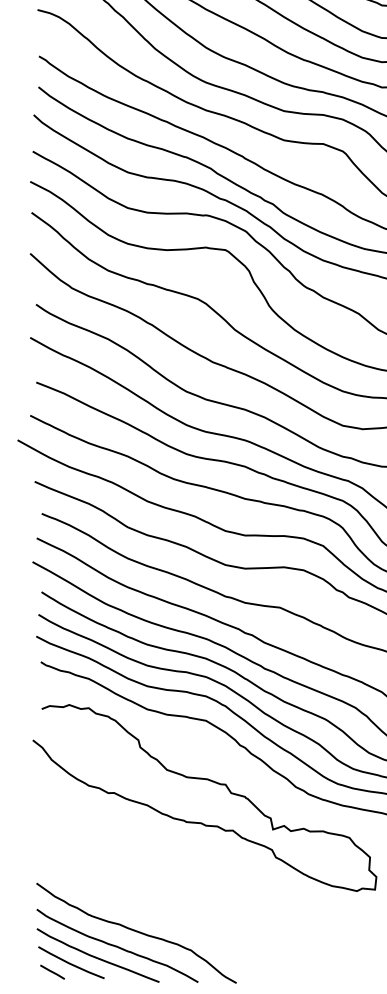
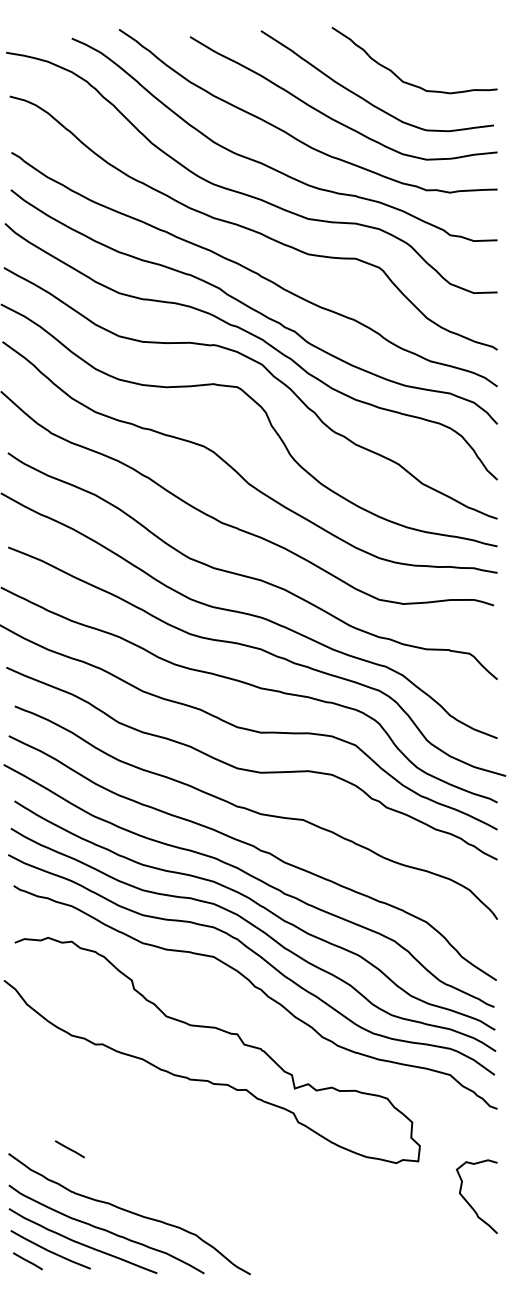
line: (86, 879) -> (69, 1149), added

